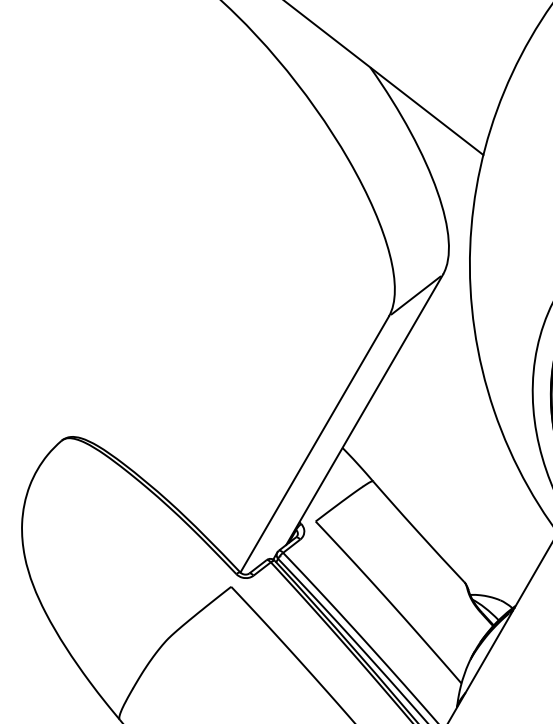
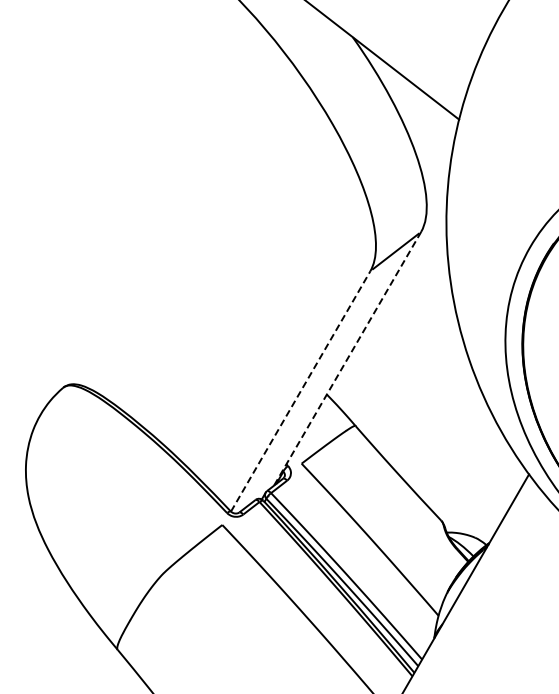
line: (364, 409) -> (347, 358), solid -> dashed
line: (314, 444) -> (300, 391), solid -> dashed

